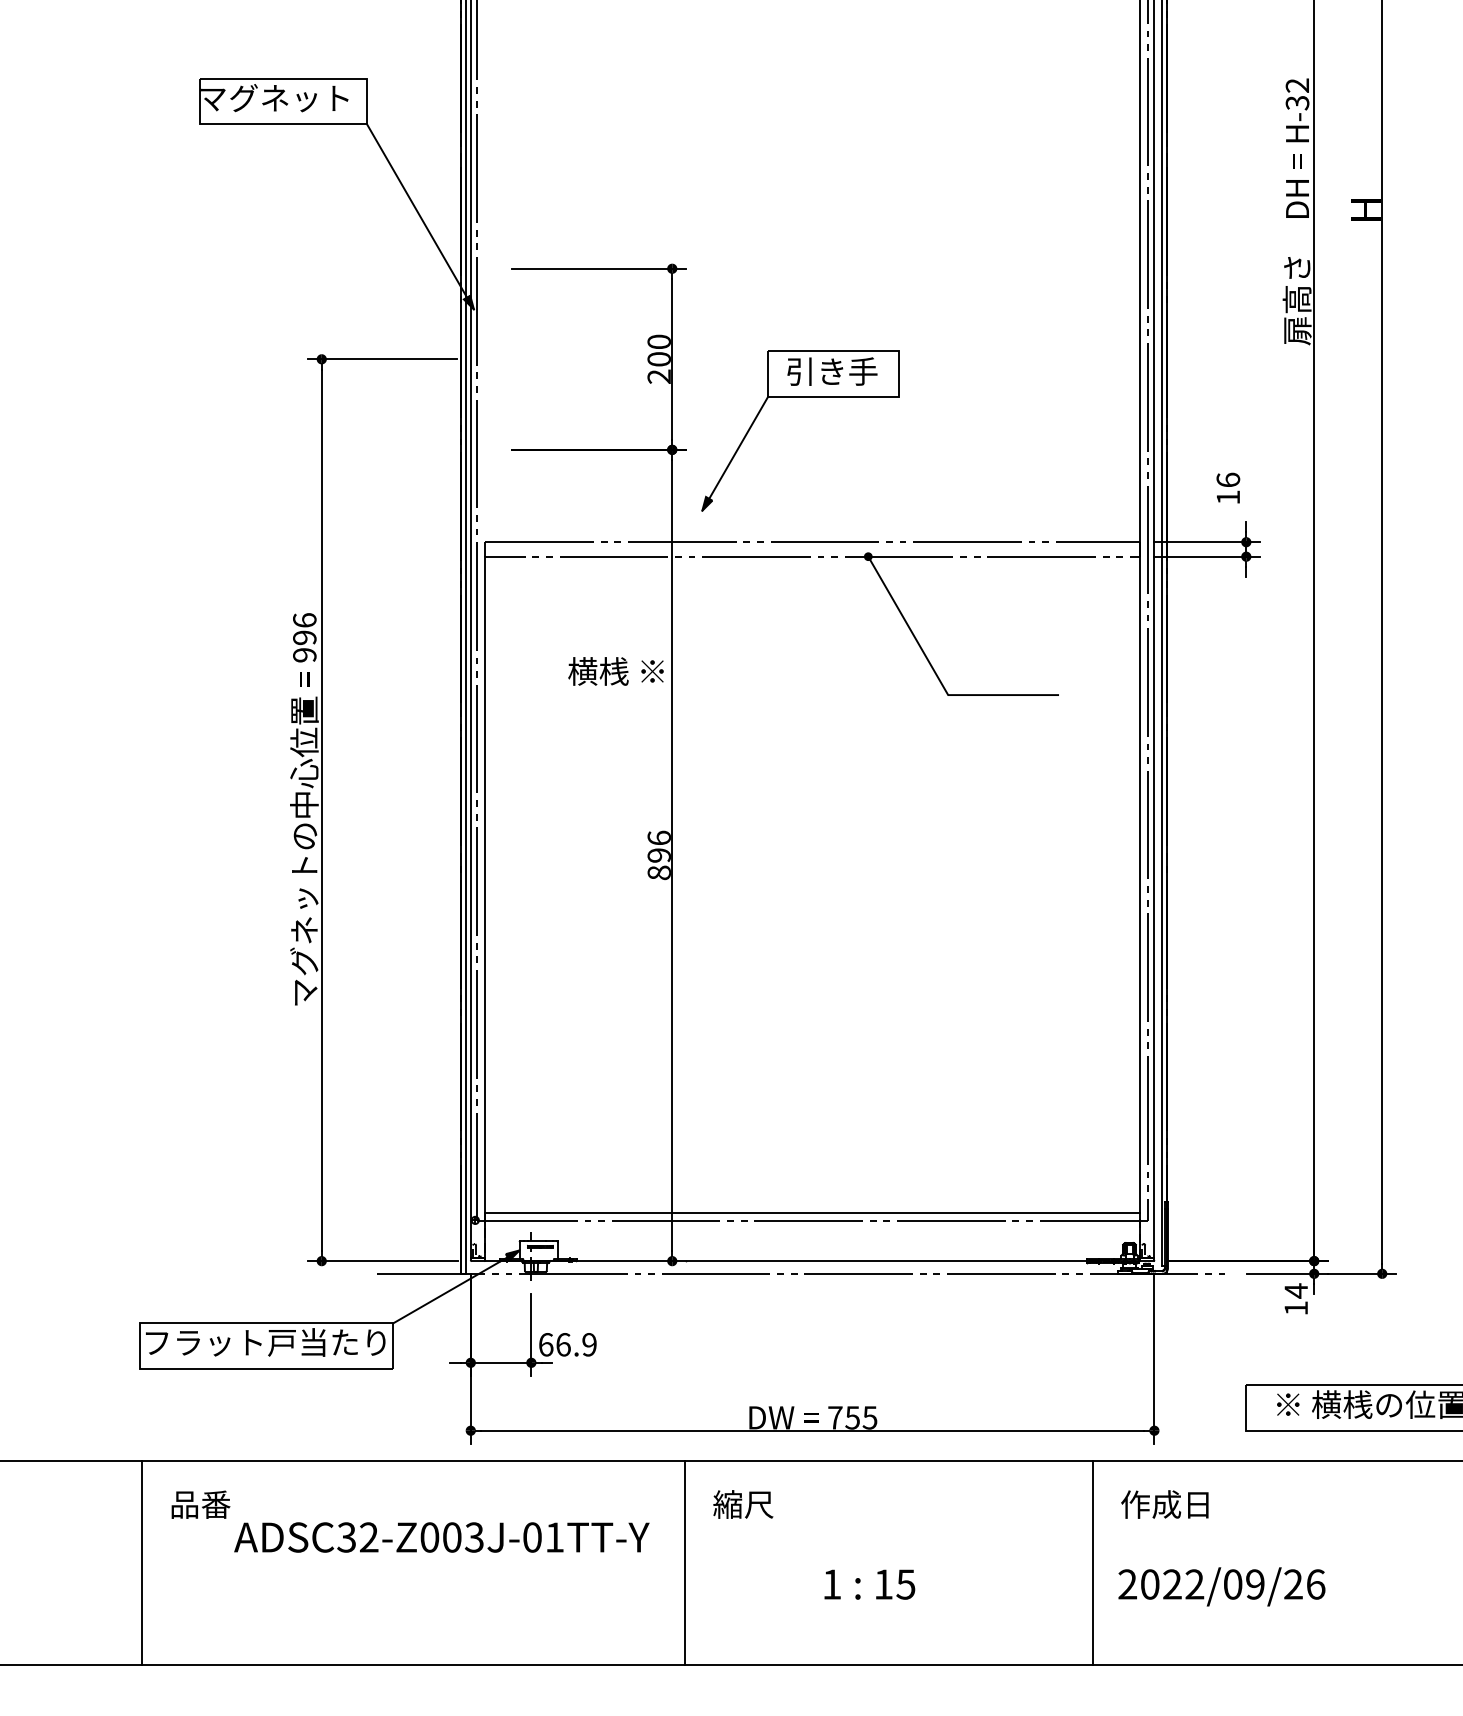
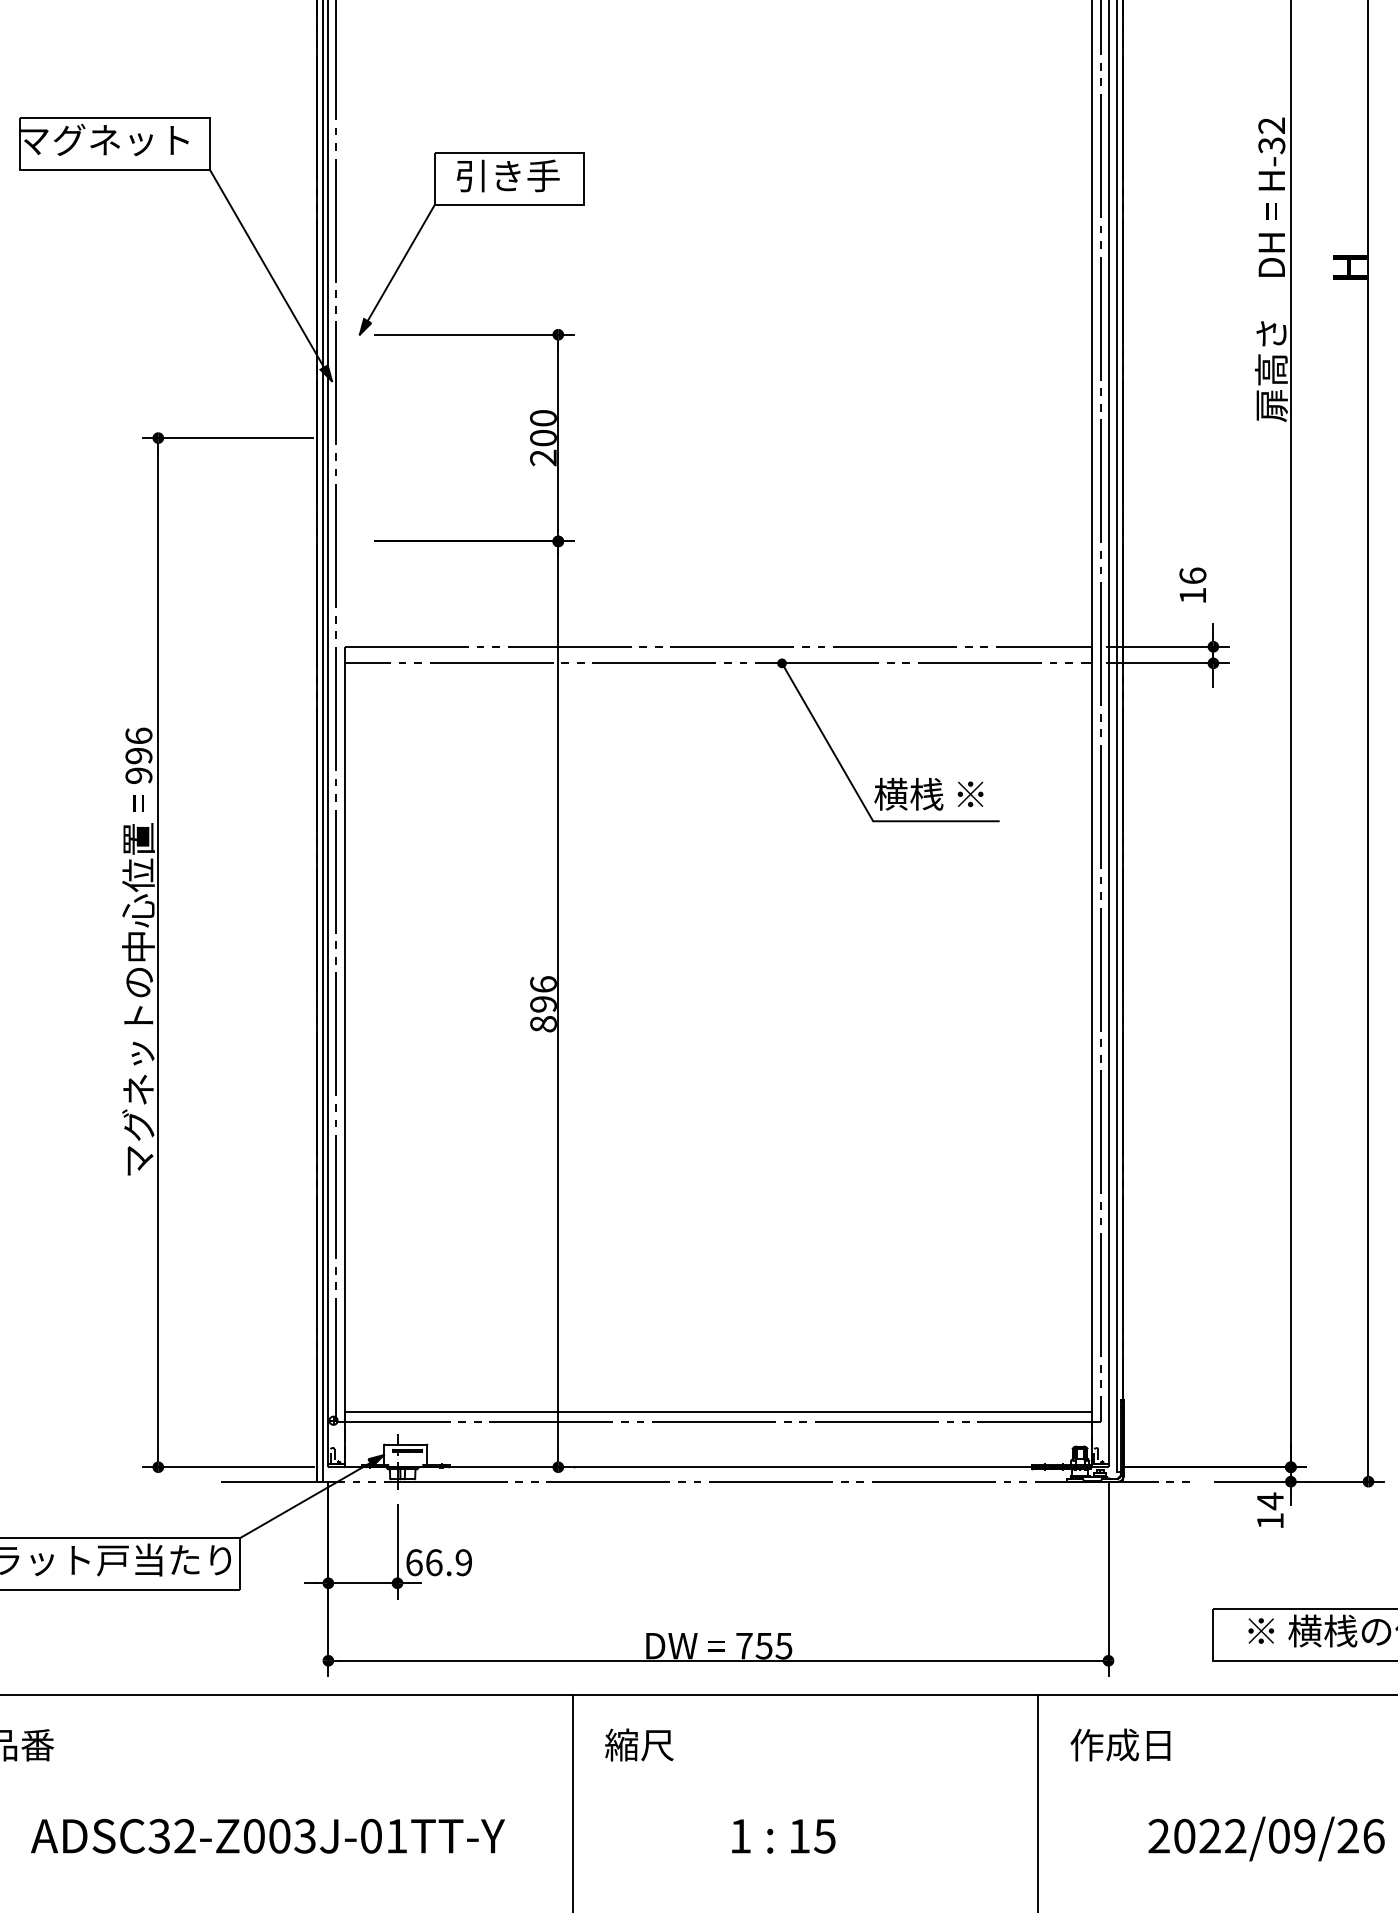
part: (800, 397) -> (471, 205), moved
text: (615, 671) -> (928, 794), moved
text: (441, 1537) -> (267, 1836), moved
text: (1221, 1586) -> (1266, 1838), moved

